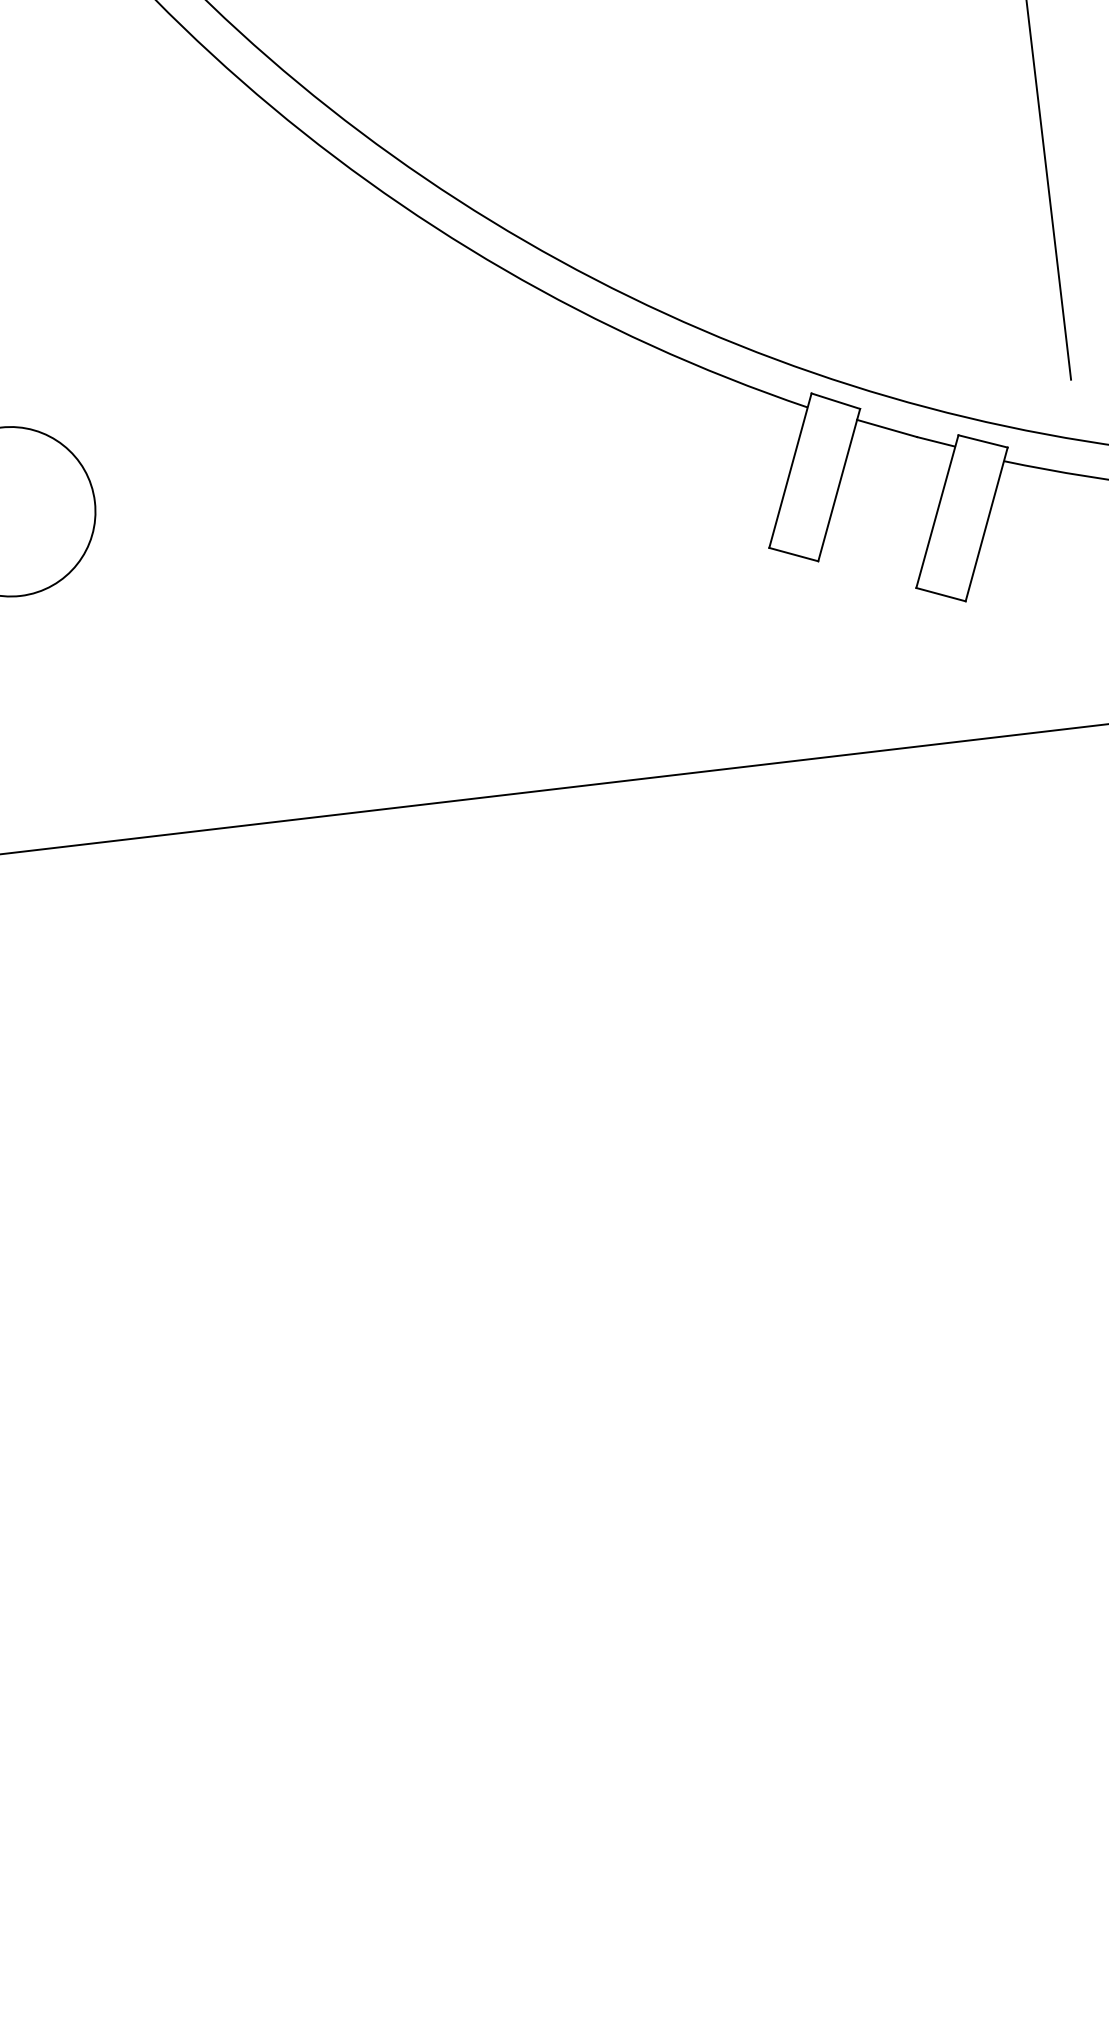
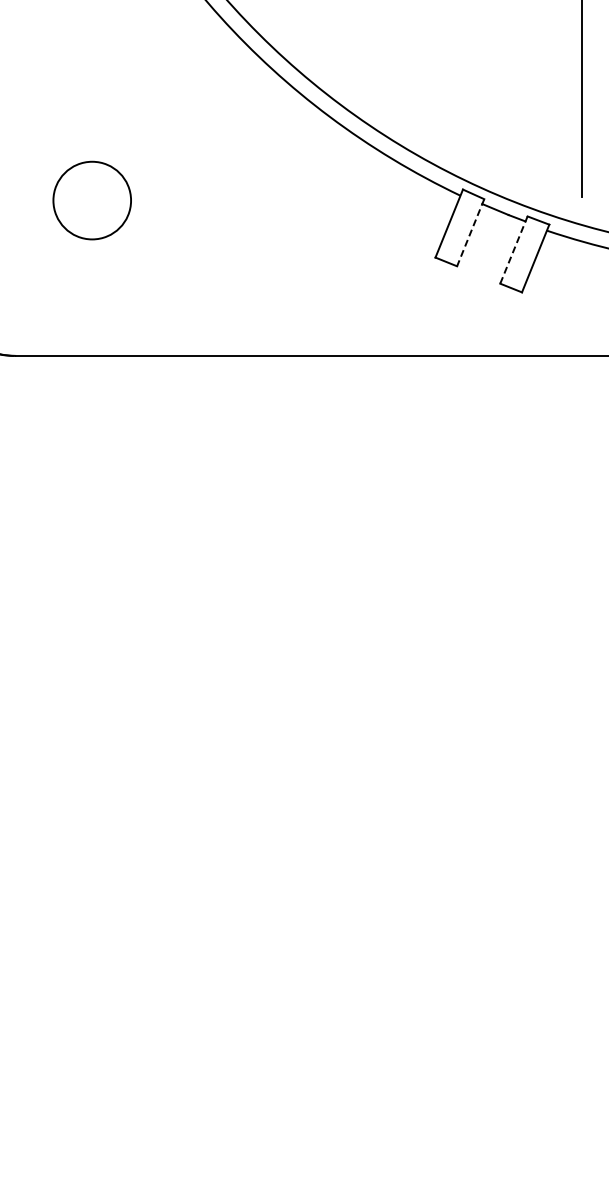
line: (839, 486) -> (470, 233), solid -> dashed
line: (938, 510) -> (514, 249), solid -> dashed

